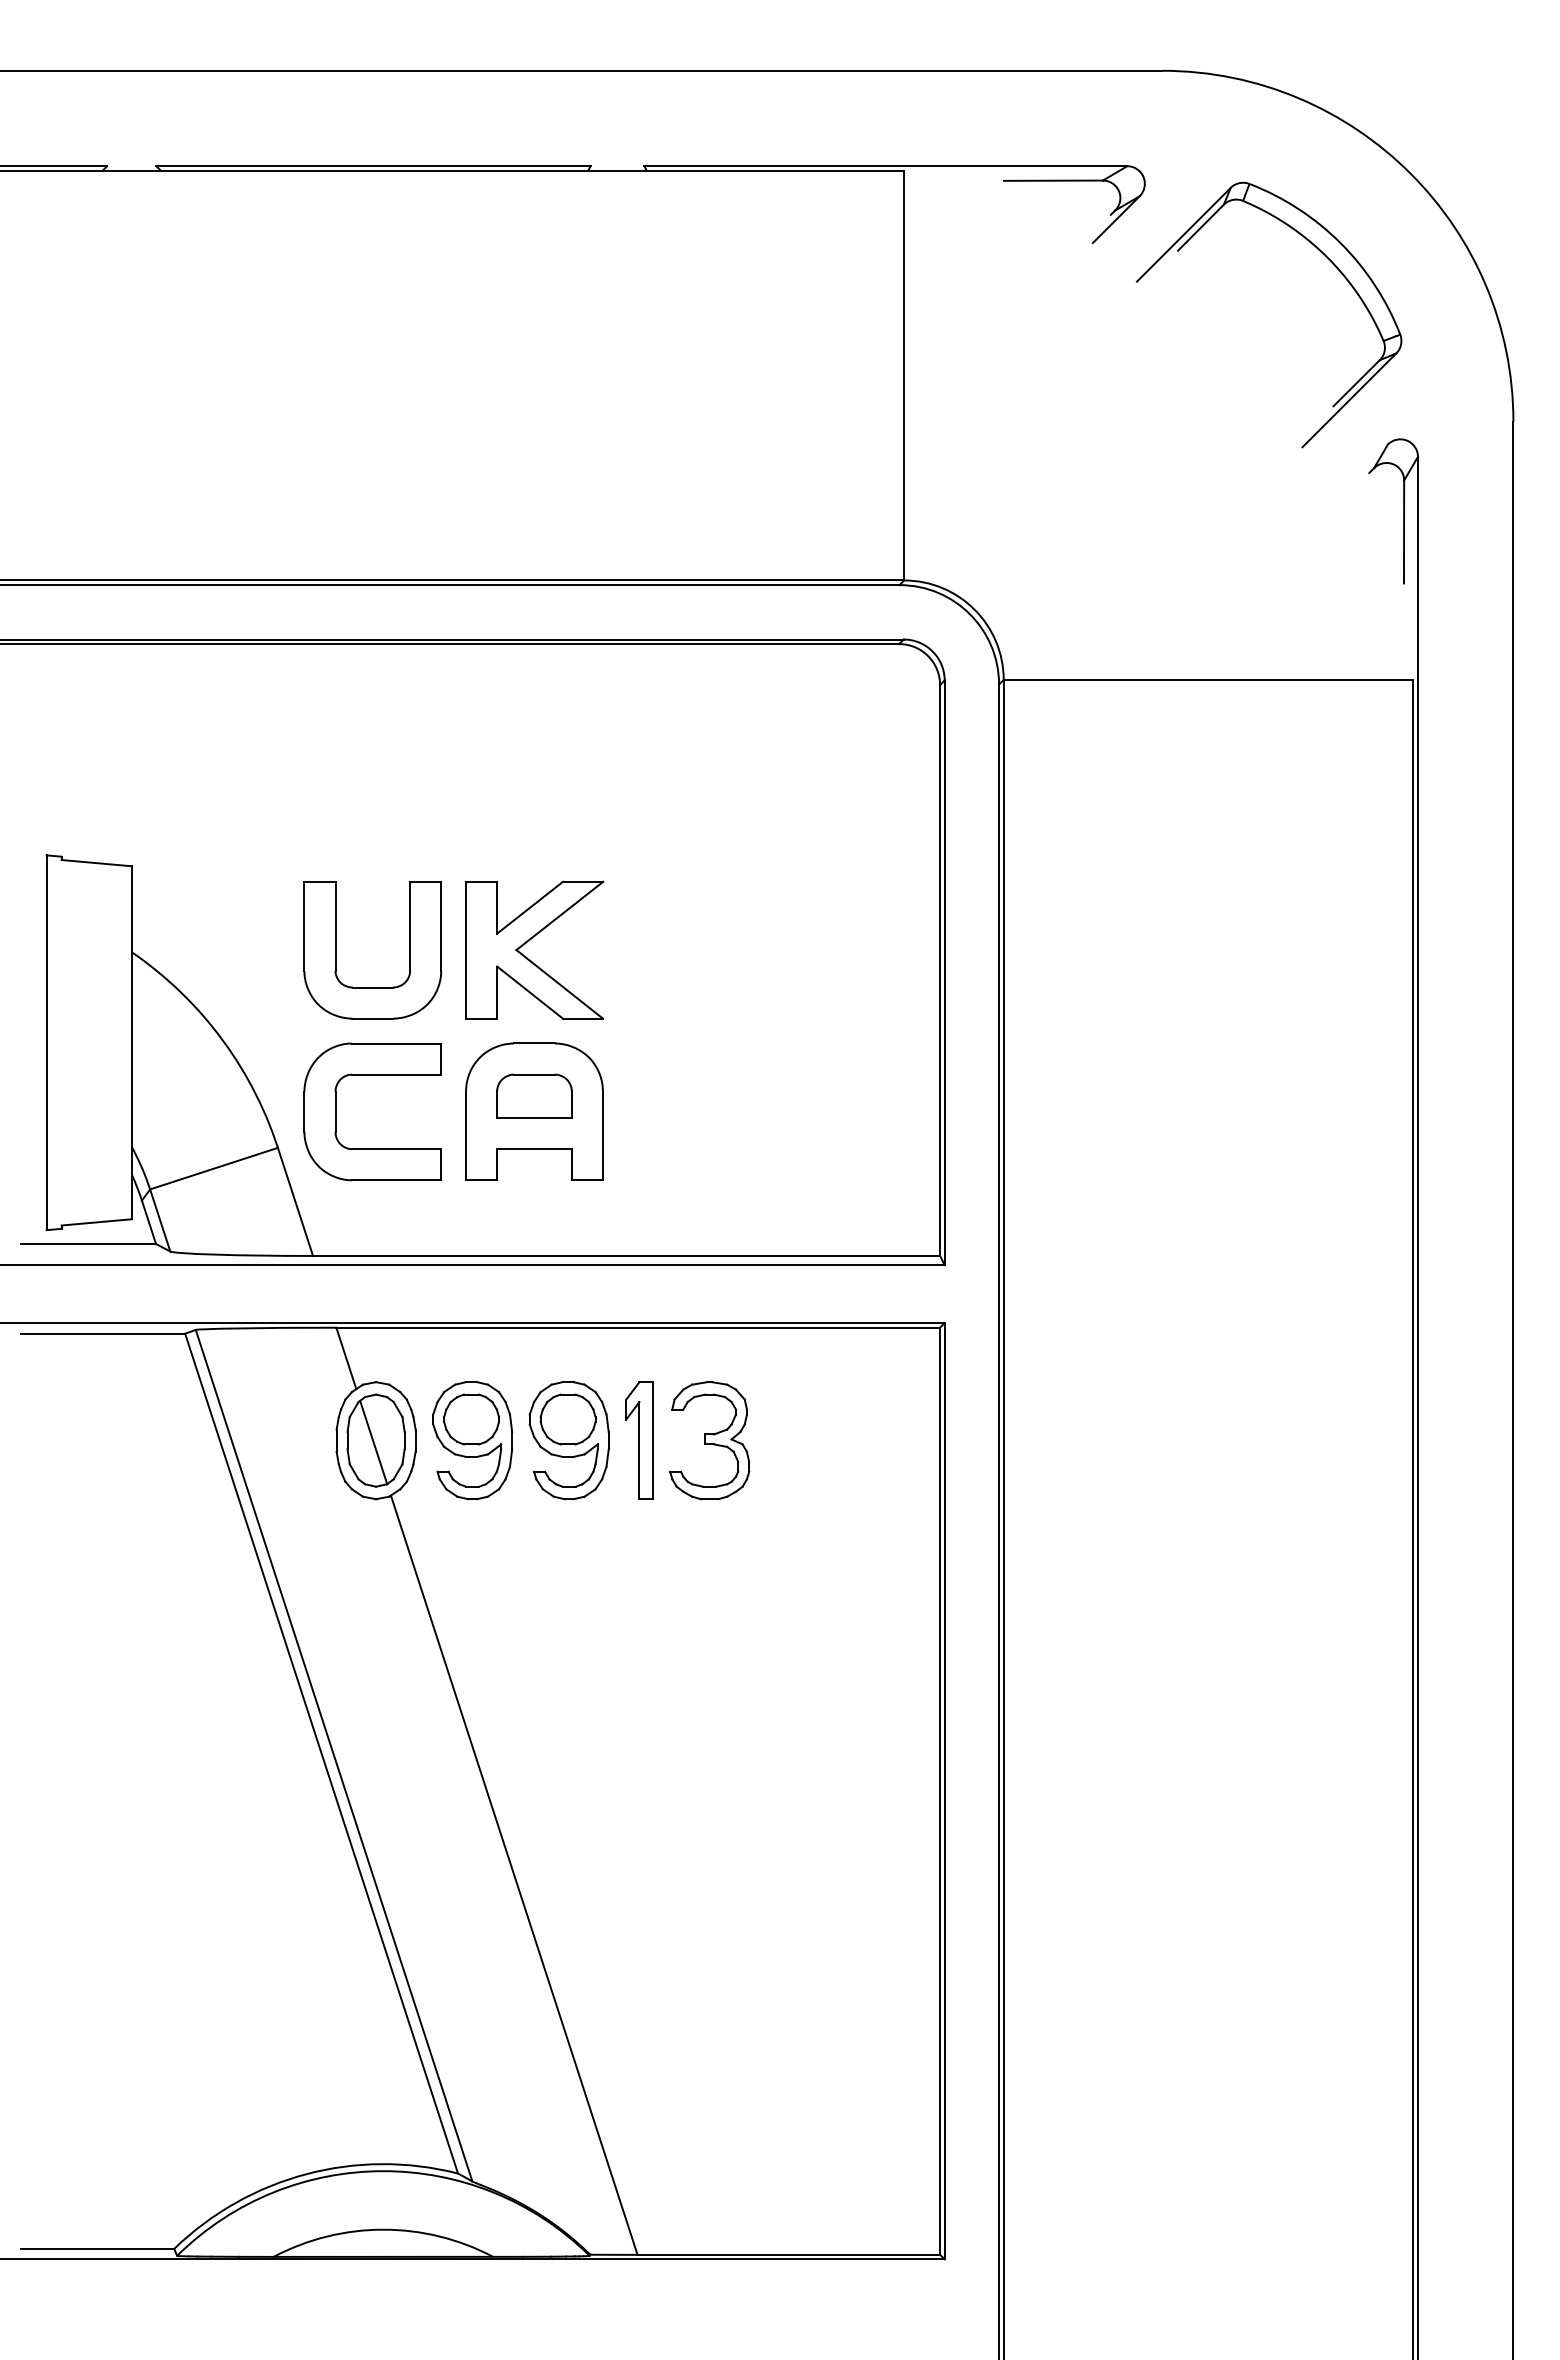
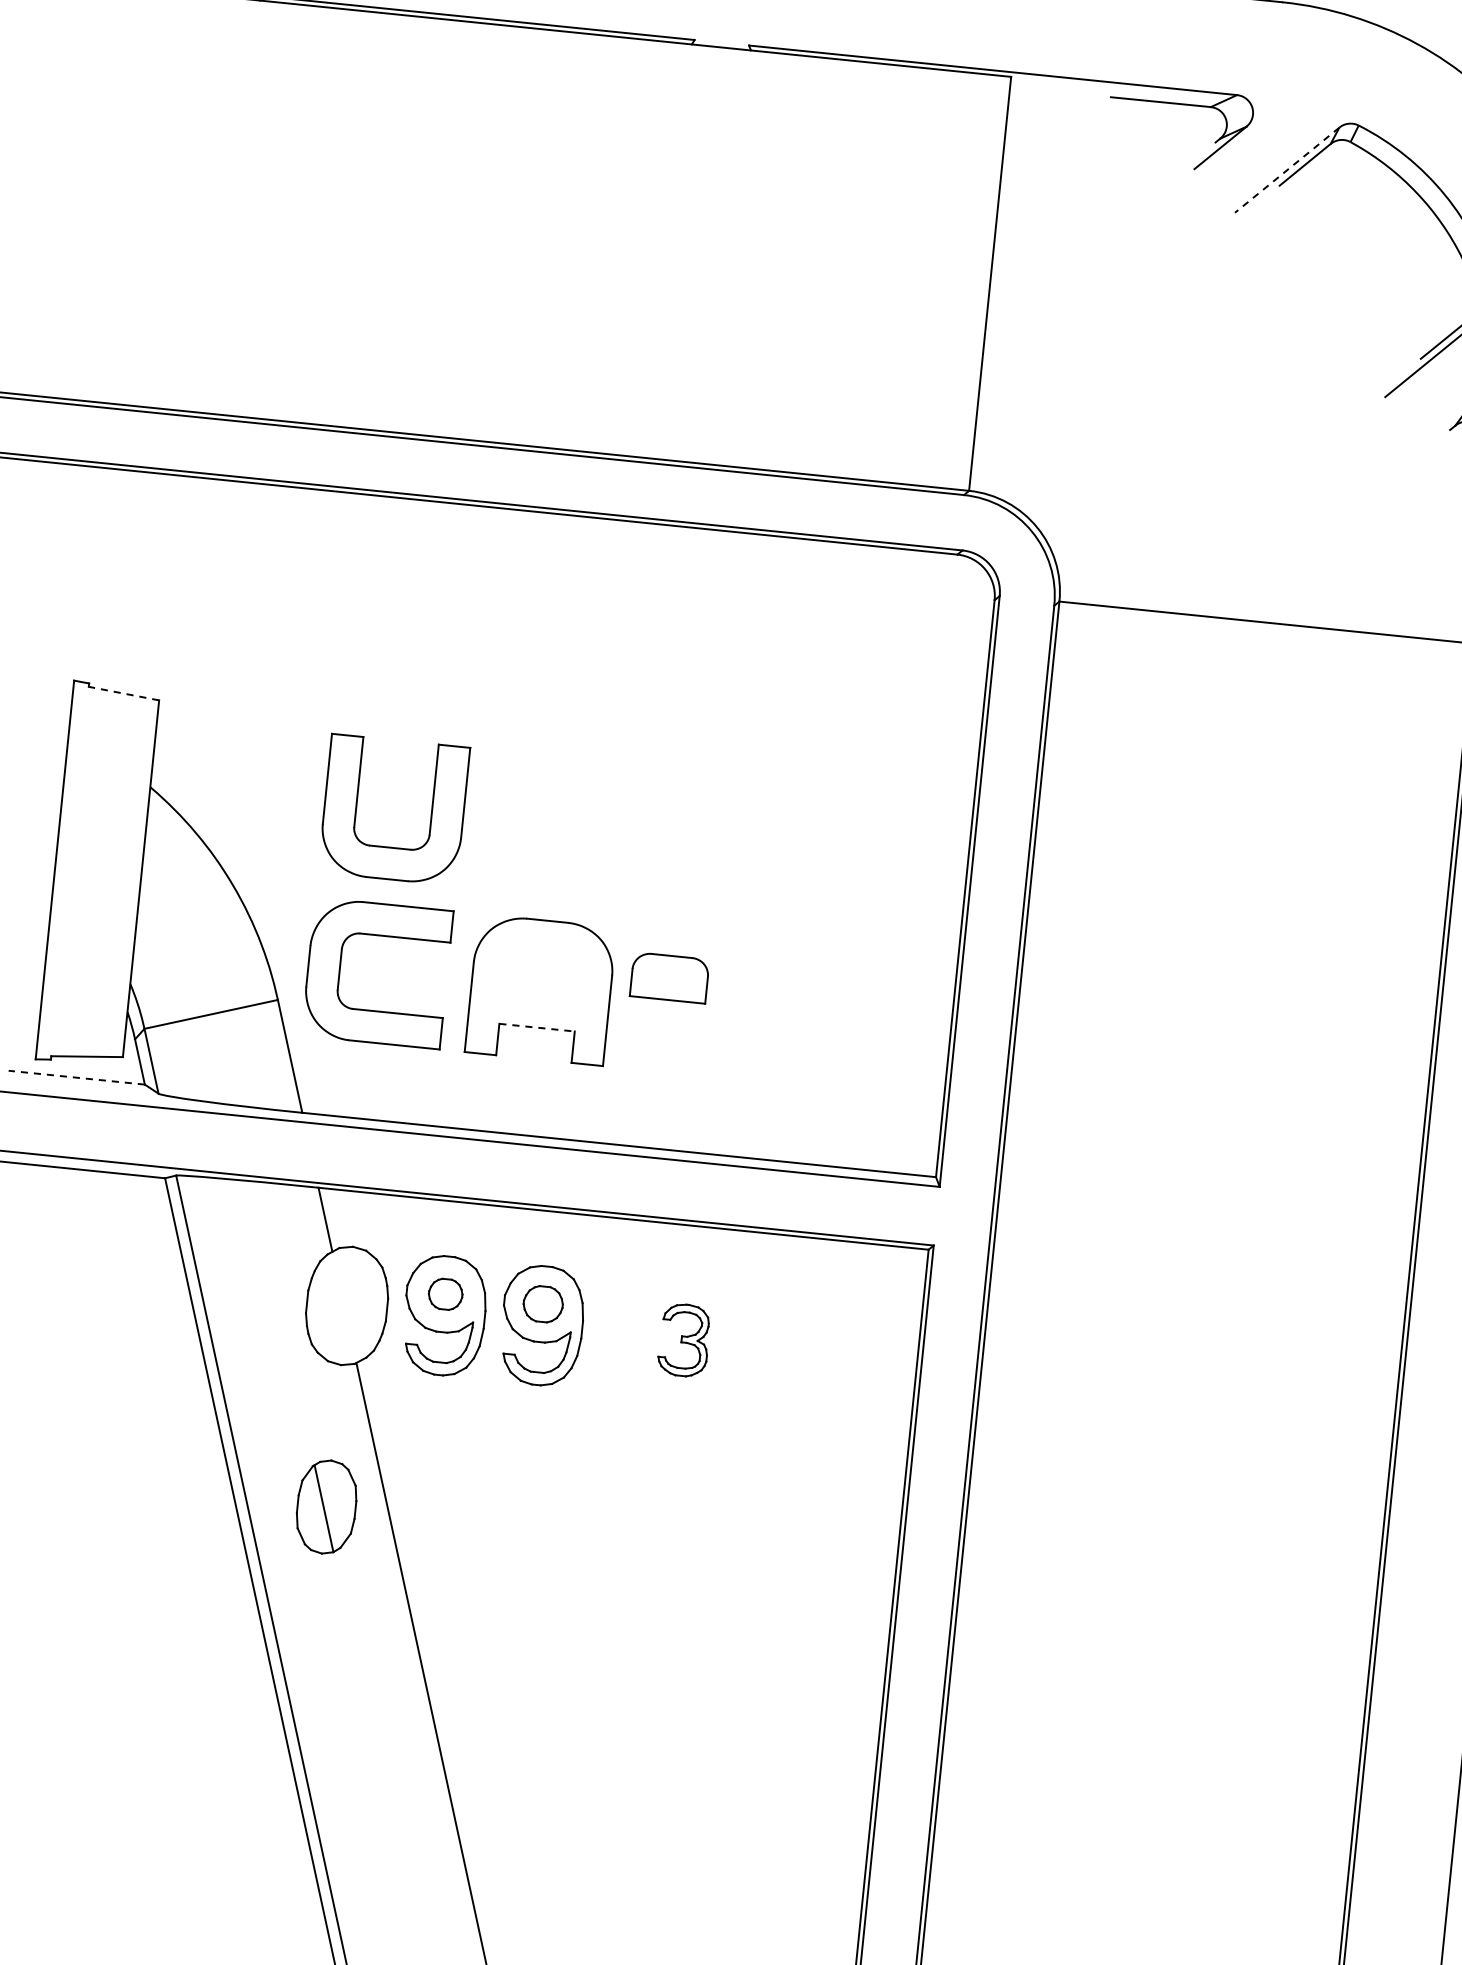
line: (1183, 235) -> (1286, 170), solid -> dashed
line: (96, 863) -> (123, 693), solid -> dashed
part: (530, 940) -> (554, 816), removed
part: (534, 1095) -> (669, 977), moved
line: (535, 1149) -> (538, 1028), solid -> dashed
line: (88, 1244) -> (76, 1078), solid -> dashed
part: (471, 1419) -> (445, 1294), size x0.6
part: (567, 1419) -> (542, 1304), size x0.7
part: (375, 1440) -> (326, 1506), moved
part: (639, 1440) -> (613, 1332), removed
part: (709, 1440) -> (684, 1339), size x0.6

